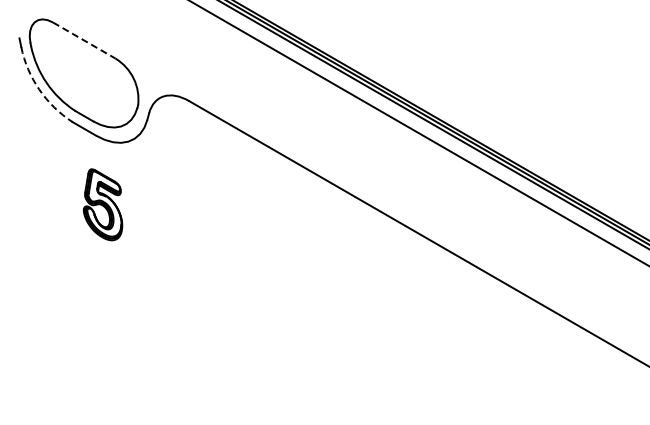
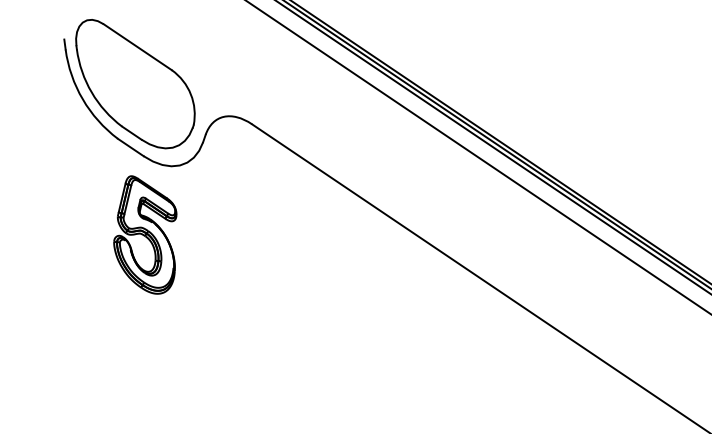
line: (84, 40) -> (137, 47), dashed -> solid
arc: (39, 89) -> (82, 99), dashed -> solid
part: (102, 204) -> (145, 234), size x1.43

